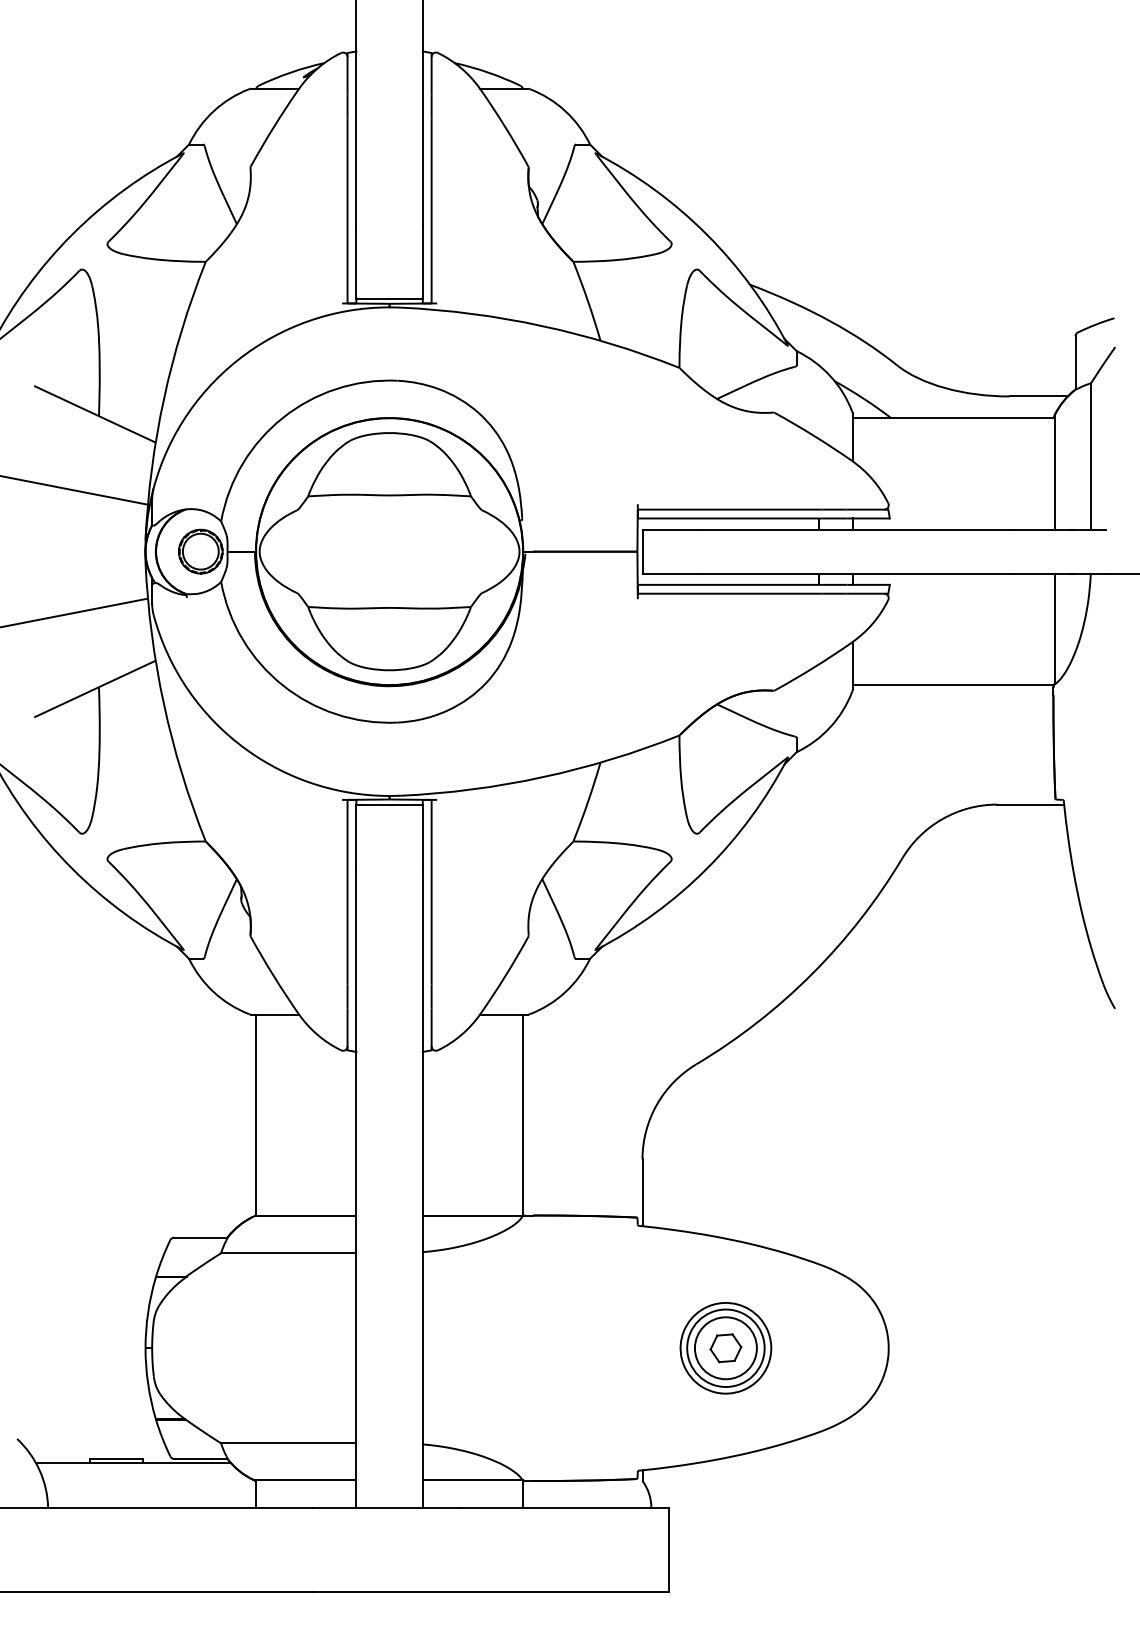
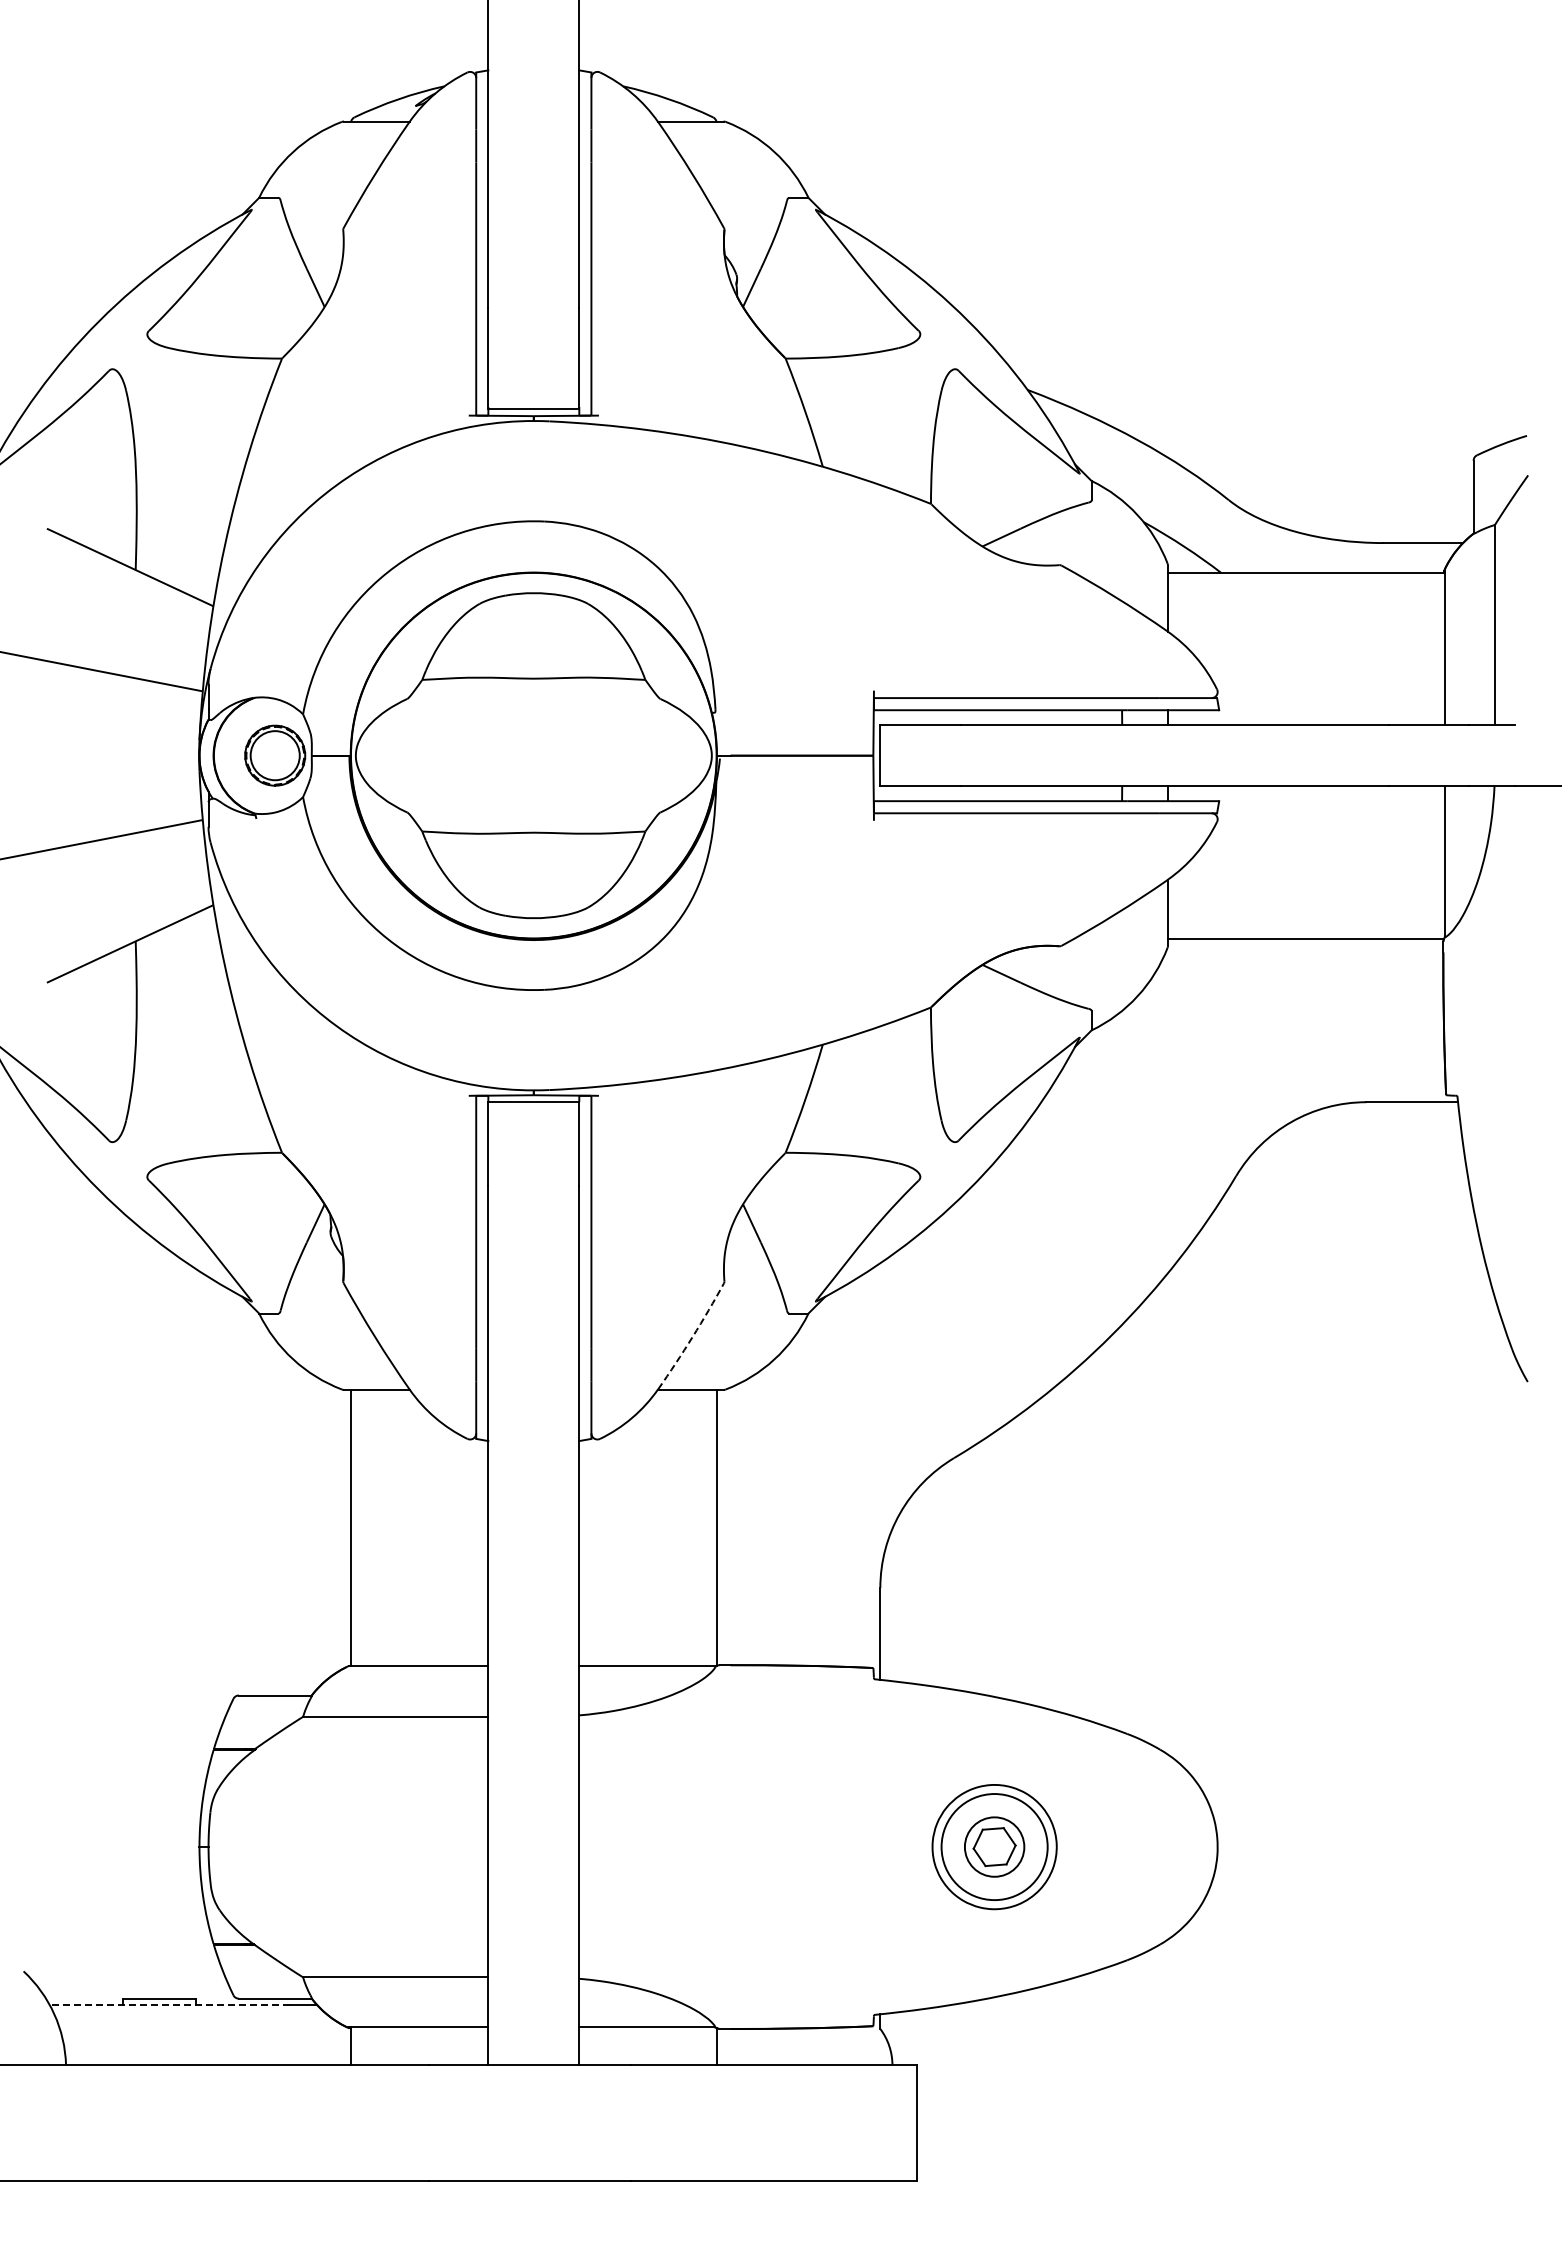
arc: (505, 976) -> (692, 1337), solid -> dashed
circle: (725, 1347) -> (994, 1846), size x0.7
line: (123, 1463) -> (169, 2004), solid -> dashed

